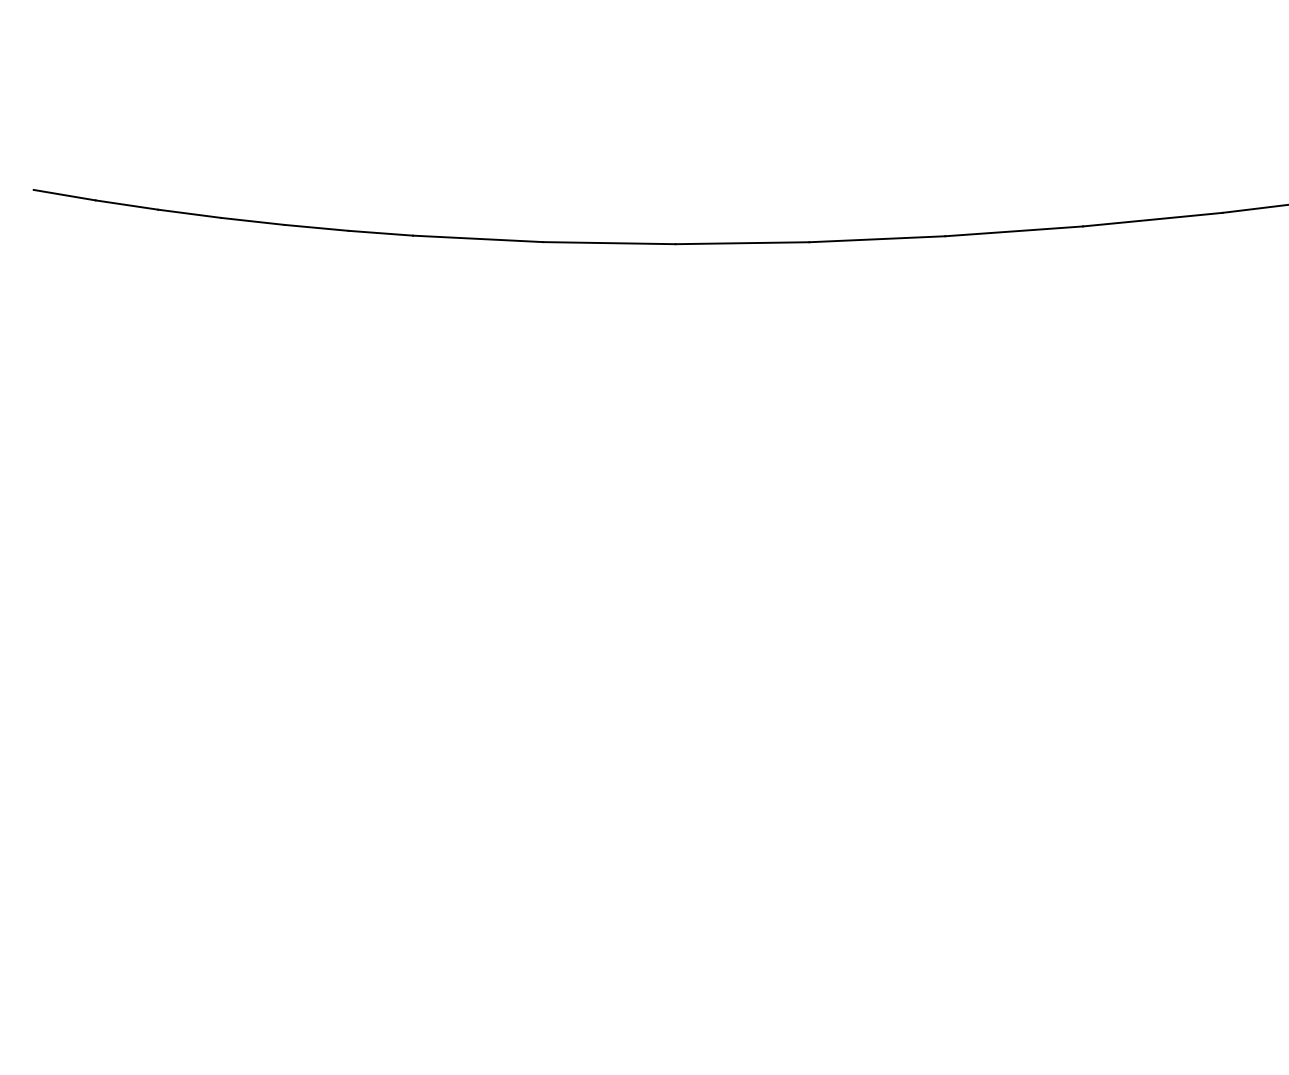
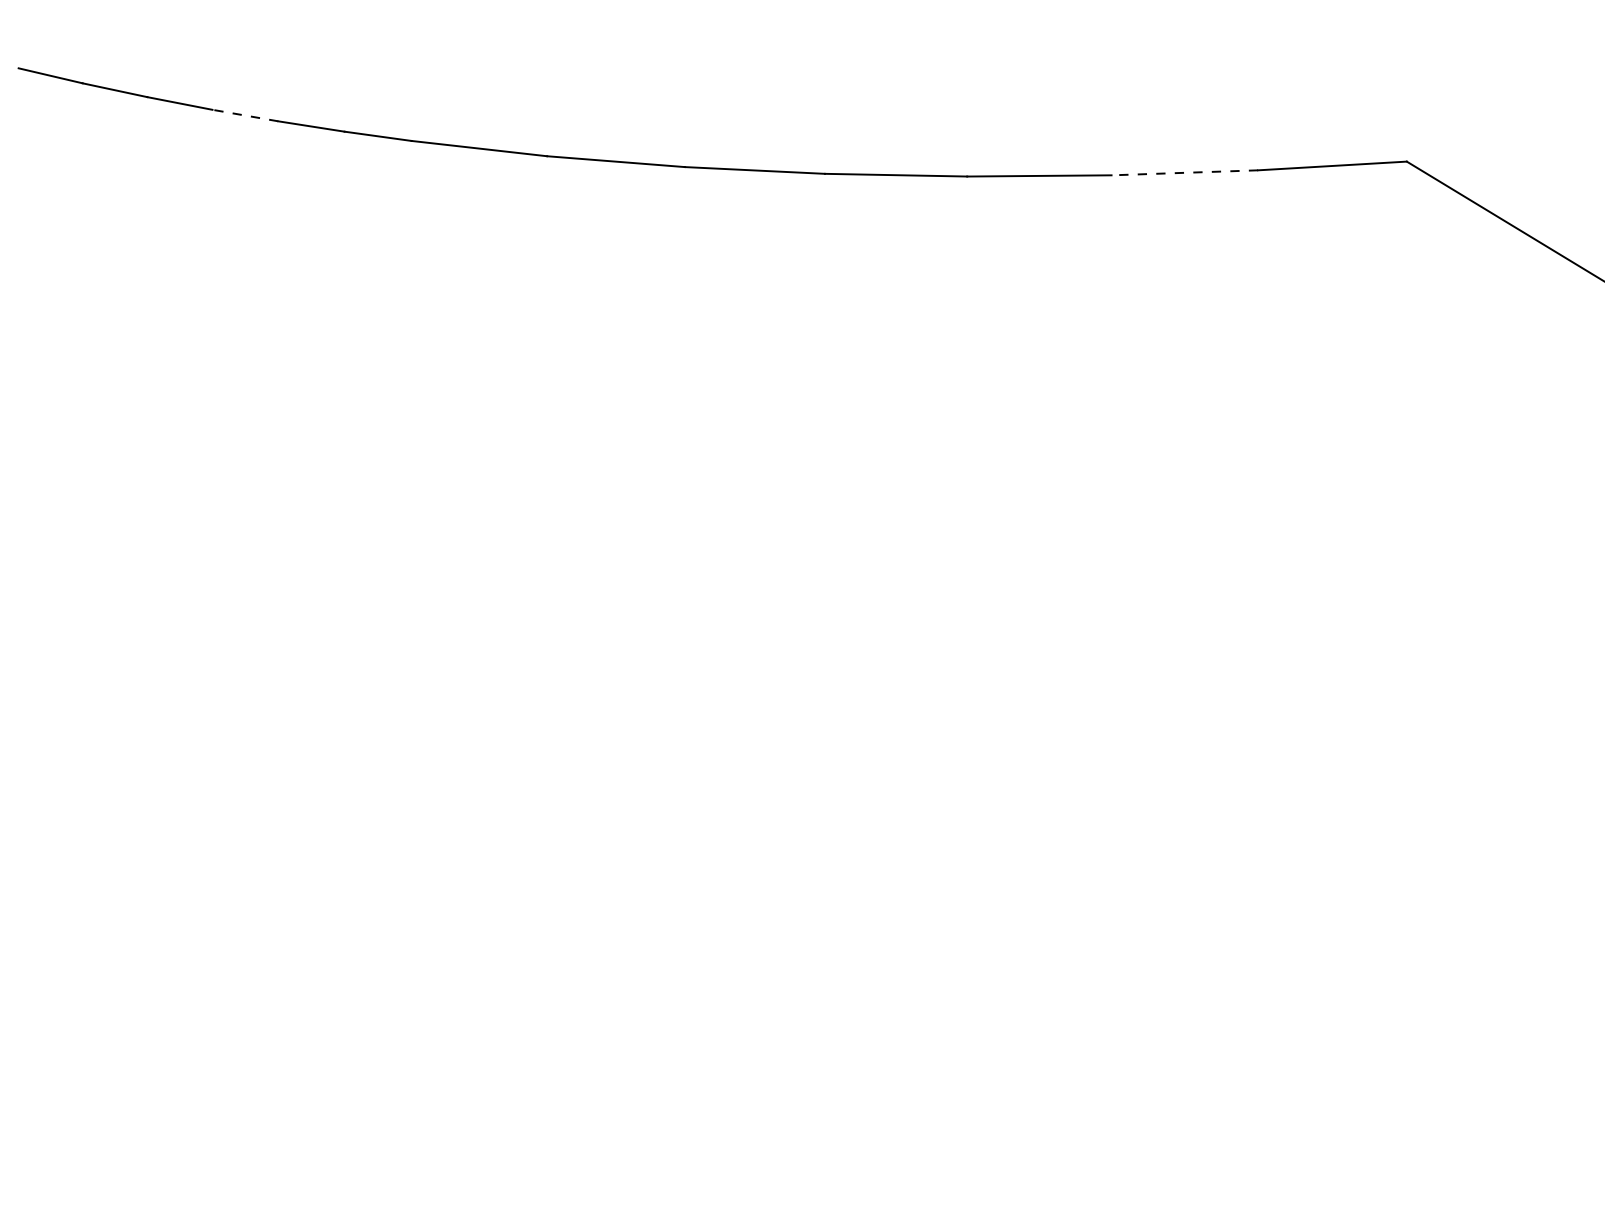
line: (1152, 219) -> (1184, 172), solid -> dashed
line: (252, 221) -> (244, 115), solid -> dashed

